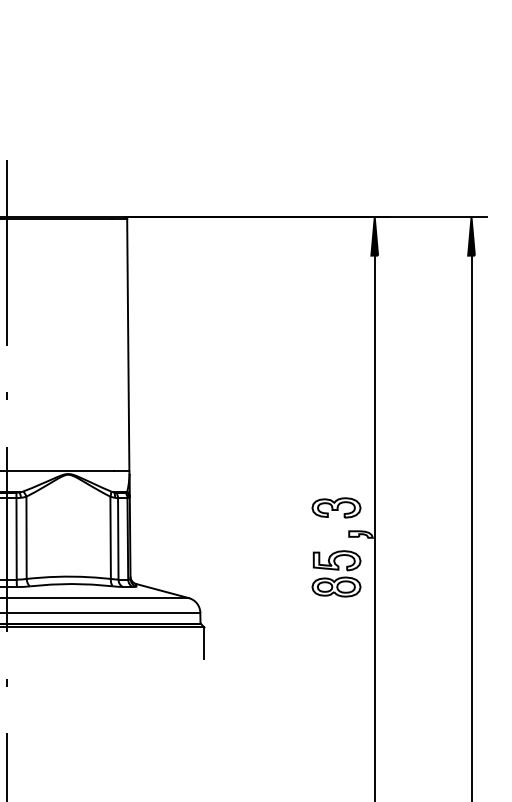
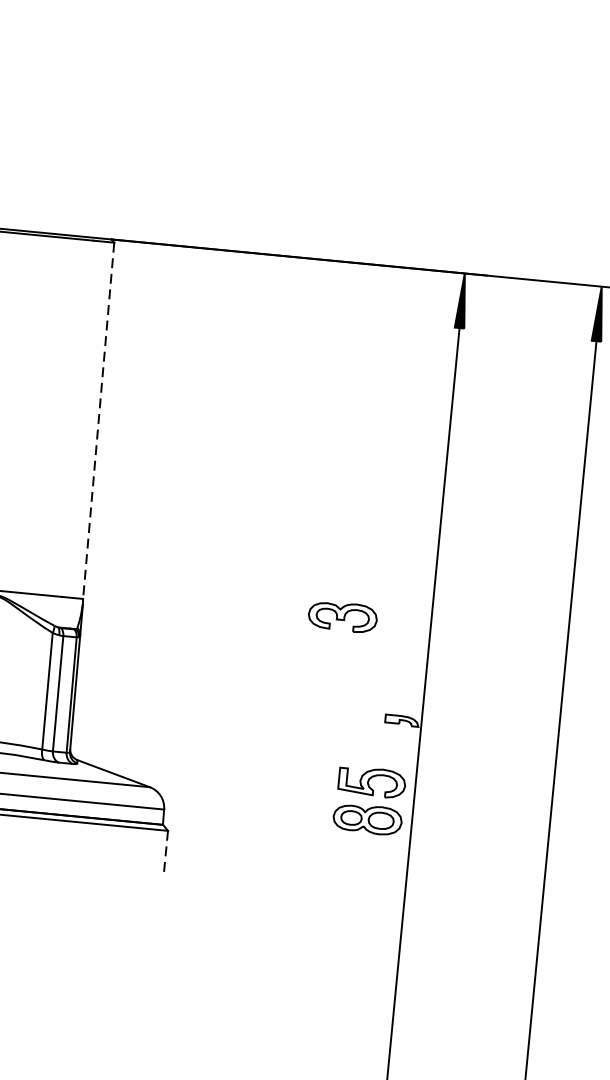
line: (128, 344) -> (99, 420), solid -> dashed
part: (336, 507) -> (342, 616), moved
part: (336, 573) -> (369, 800), moved
line: (204, 643) -> (165, 853), solid -> dashed

